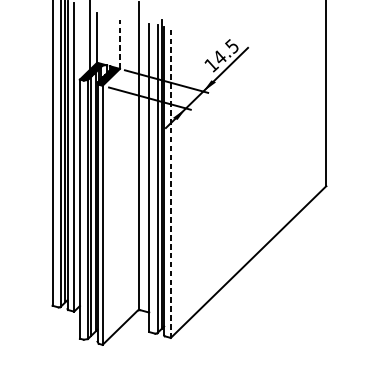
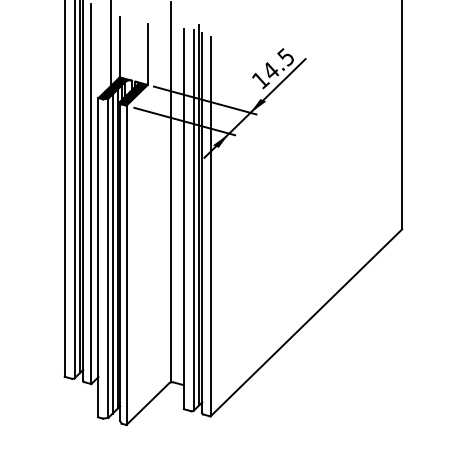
line: (119, 44) -> (147, 54), dashed -> solid
line: (170, 183) -> (210, 226), dashed -> solid

